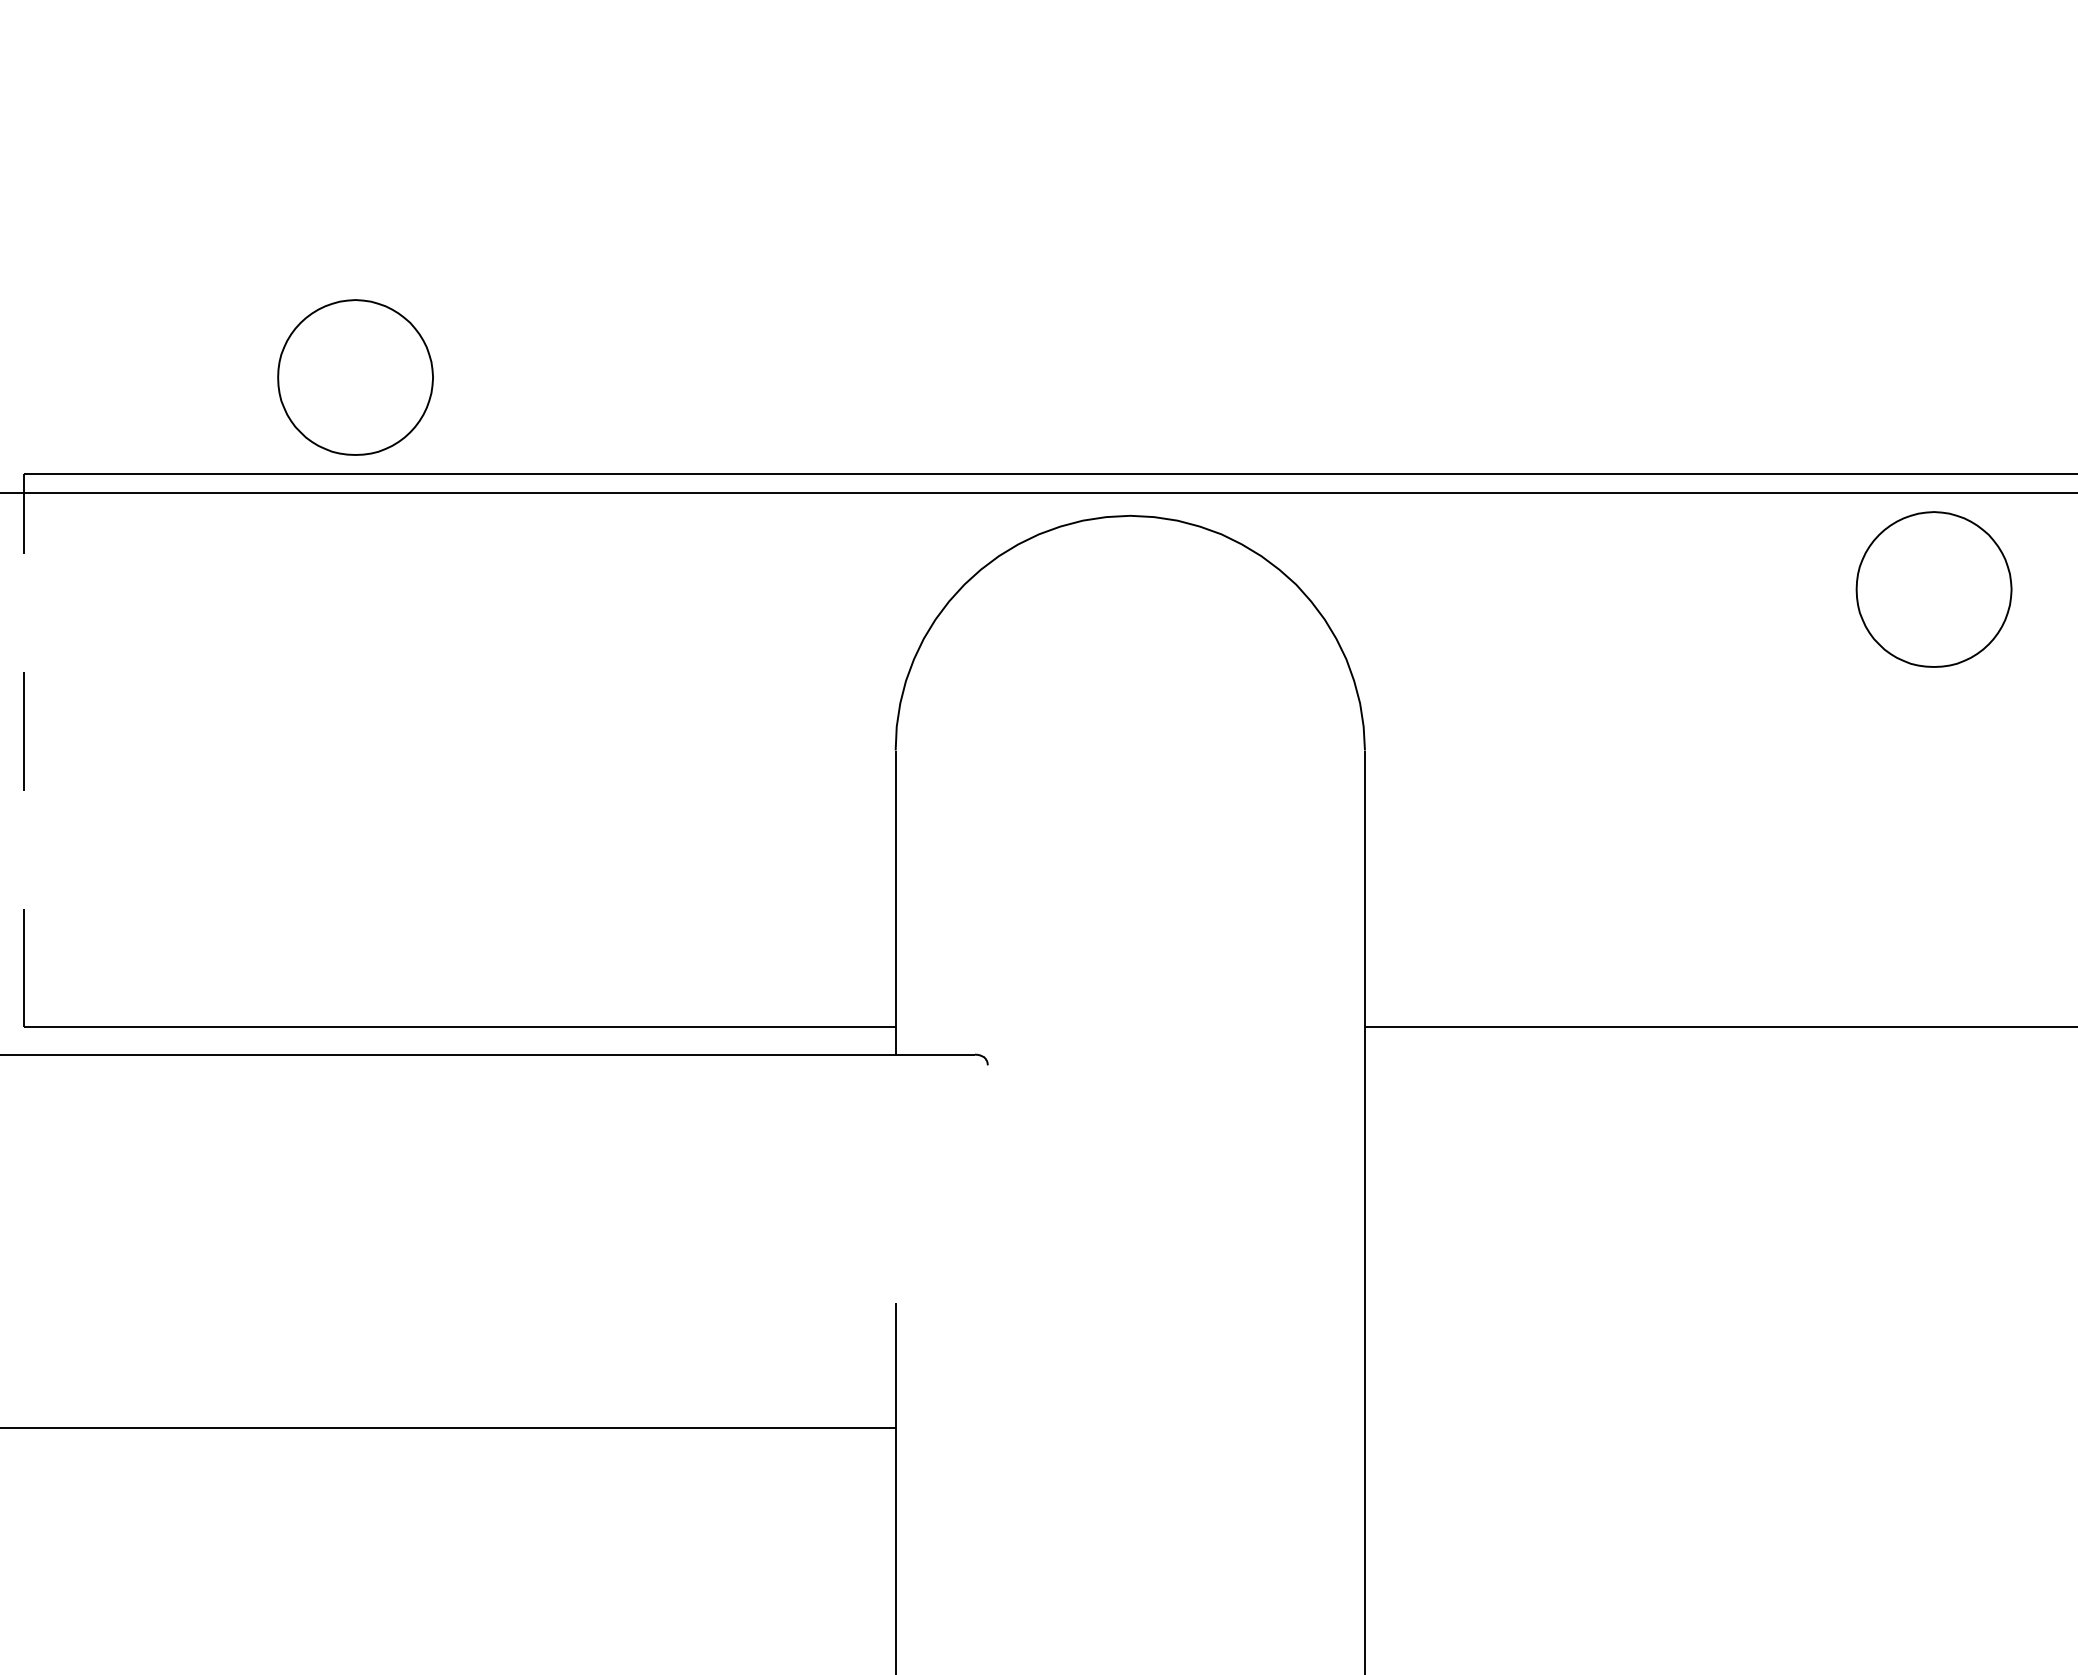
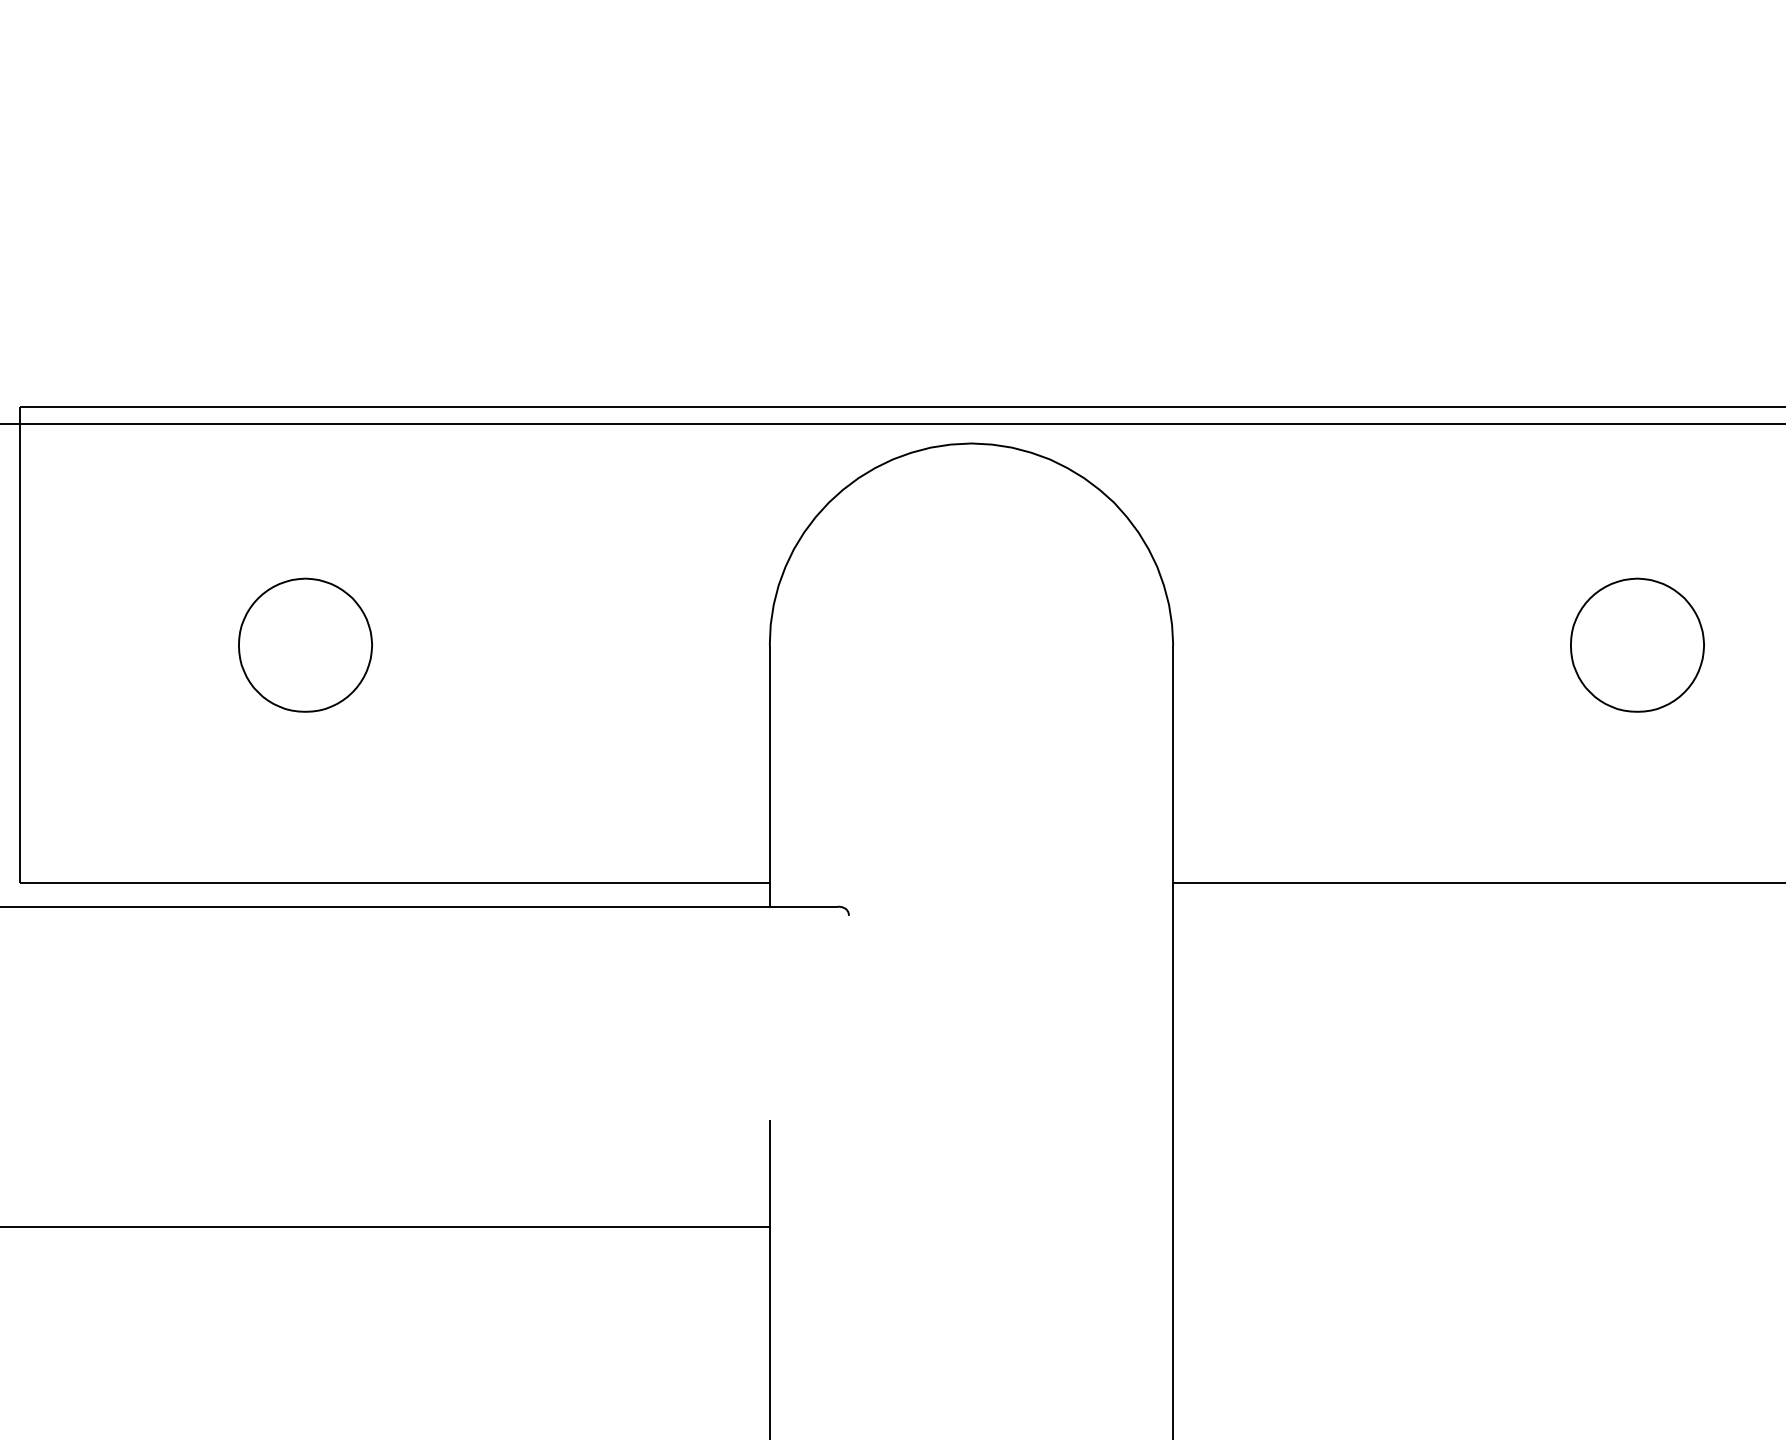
part: (355, 377) -> (305, 645), moved
part: (1933, 589) -> (1636, 645), moved
line: (23, 750) -> (20, 645), dashed -> solid

